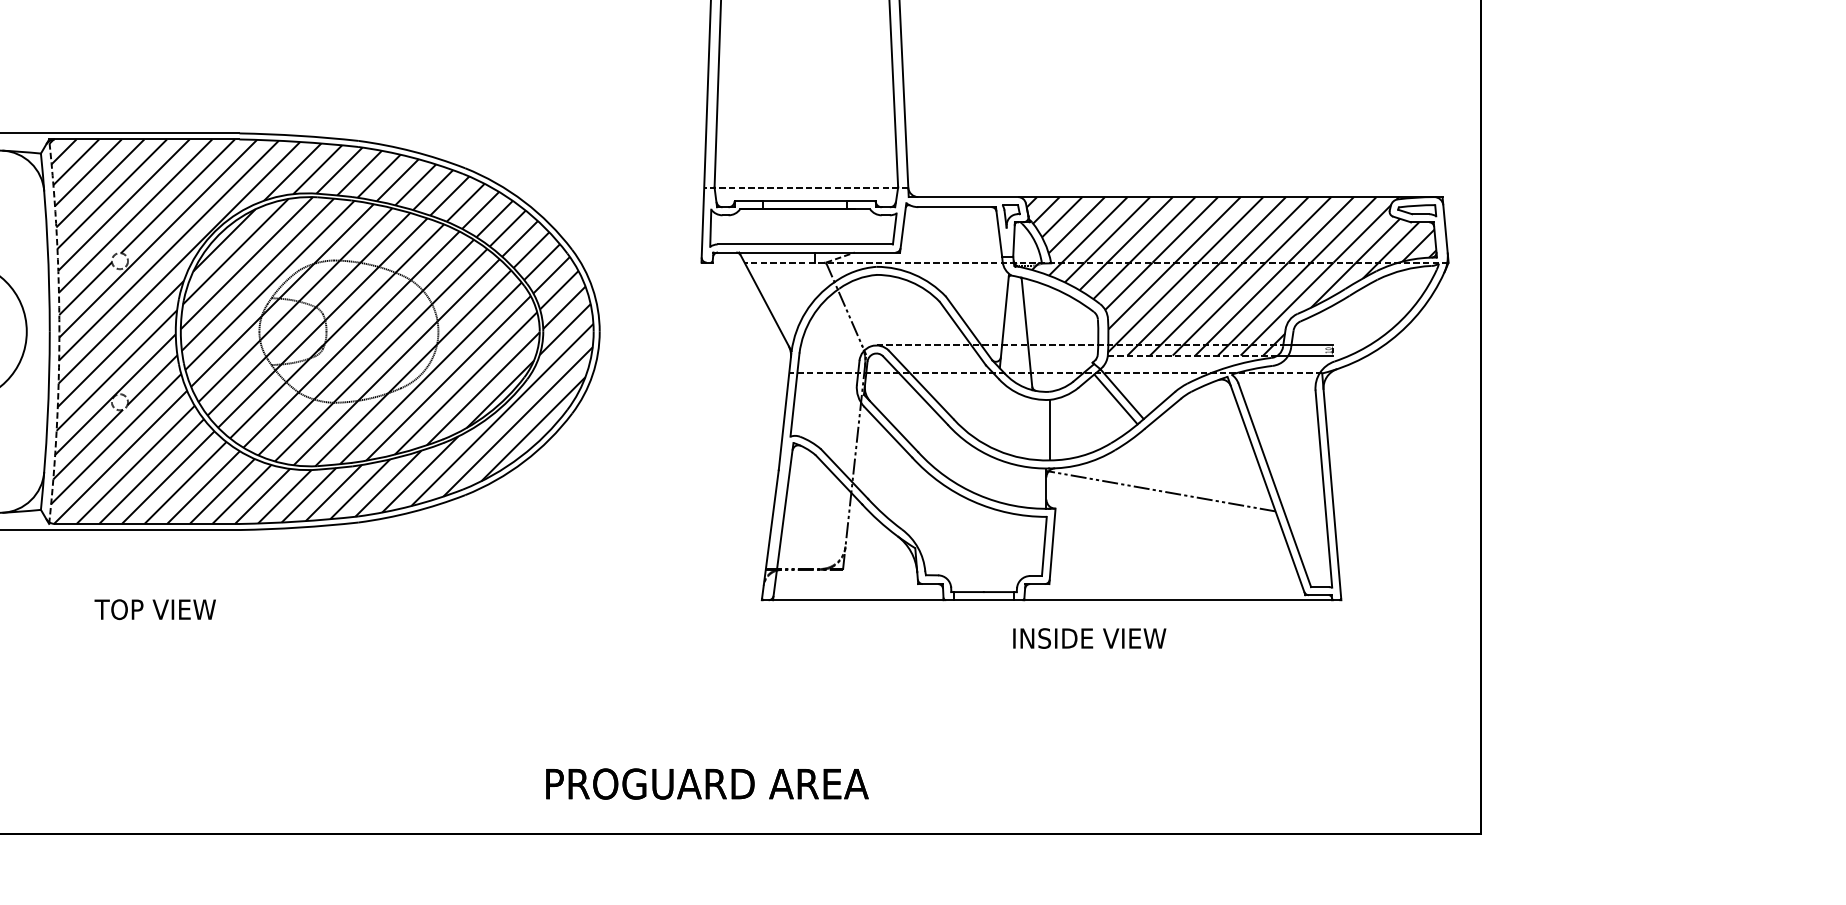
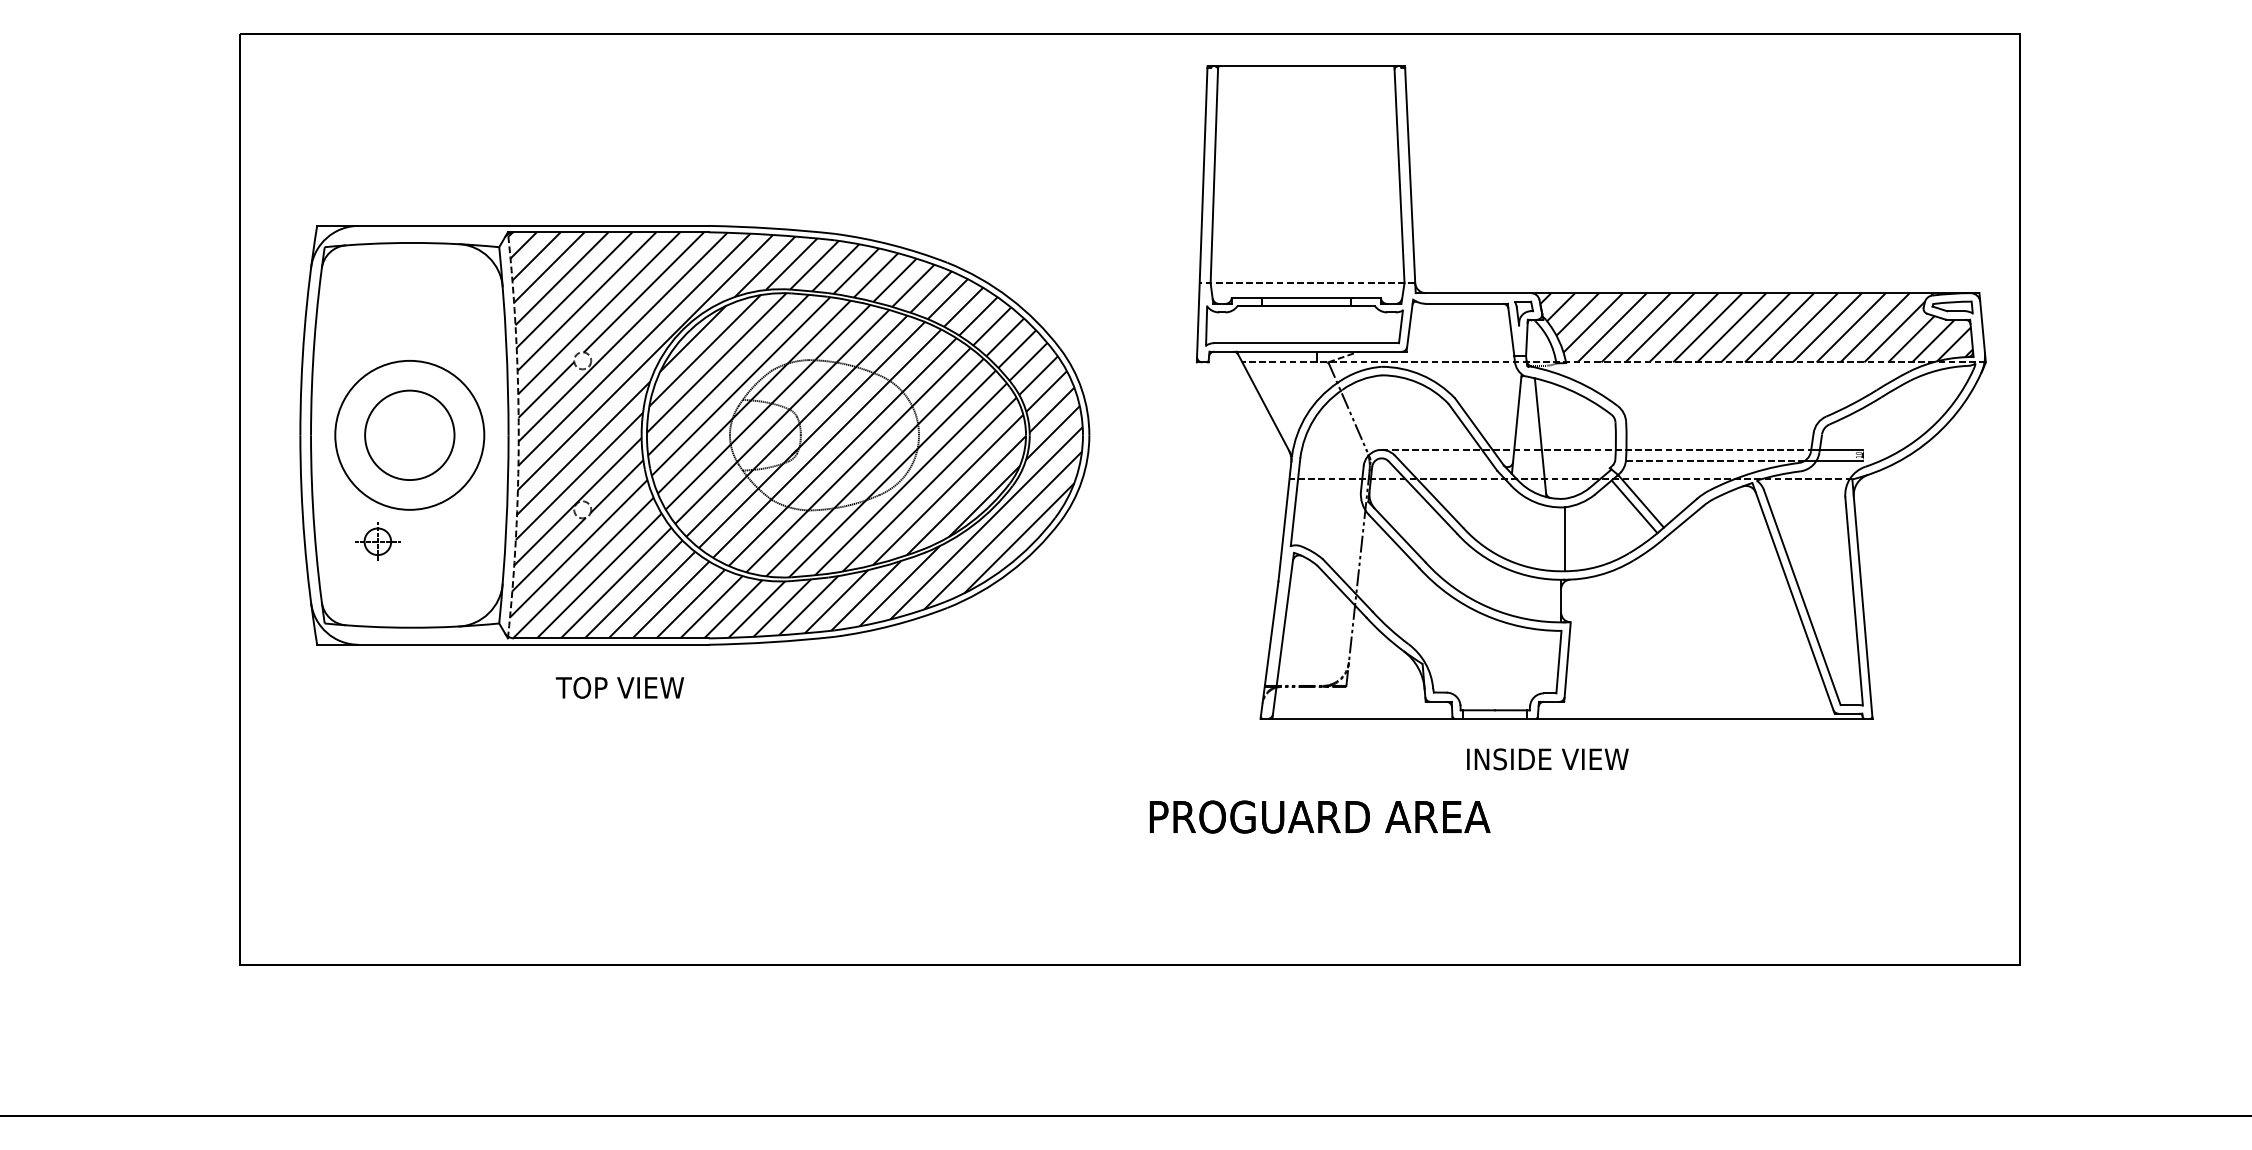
hatch: (1197, 309) -> (1720, 411), removed
line: (1161, 490) -> (1682, 603), removed
text: (154, 609) -> (619, 687), moved
text: (1089, 638) -> (1547, 759), moved
text: (706, 783) -> (1319, 816), moved

